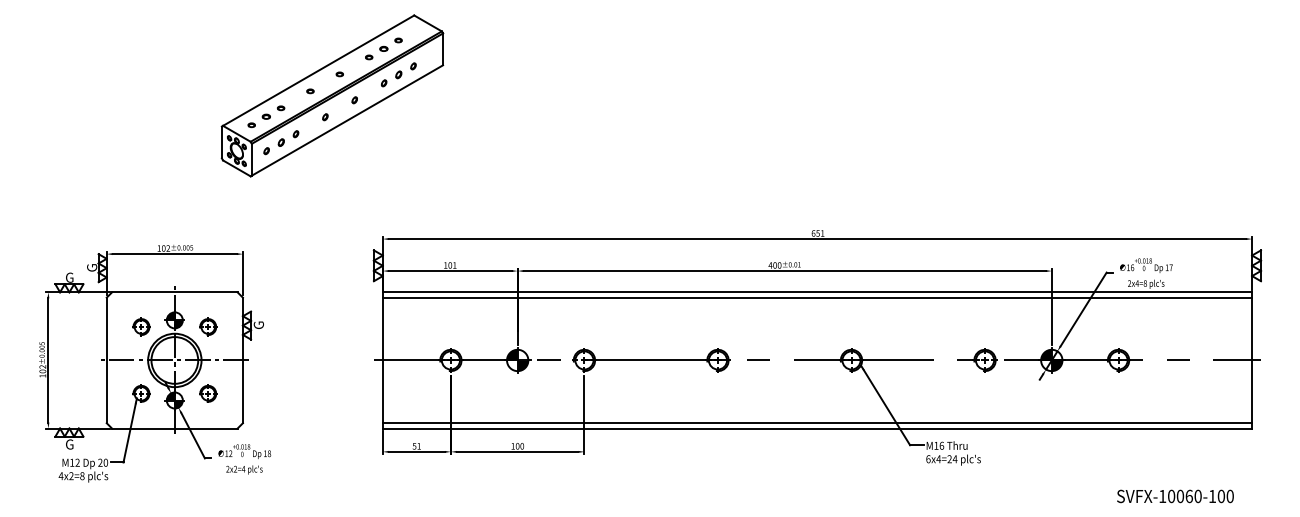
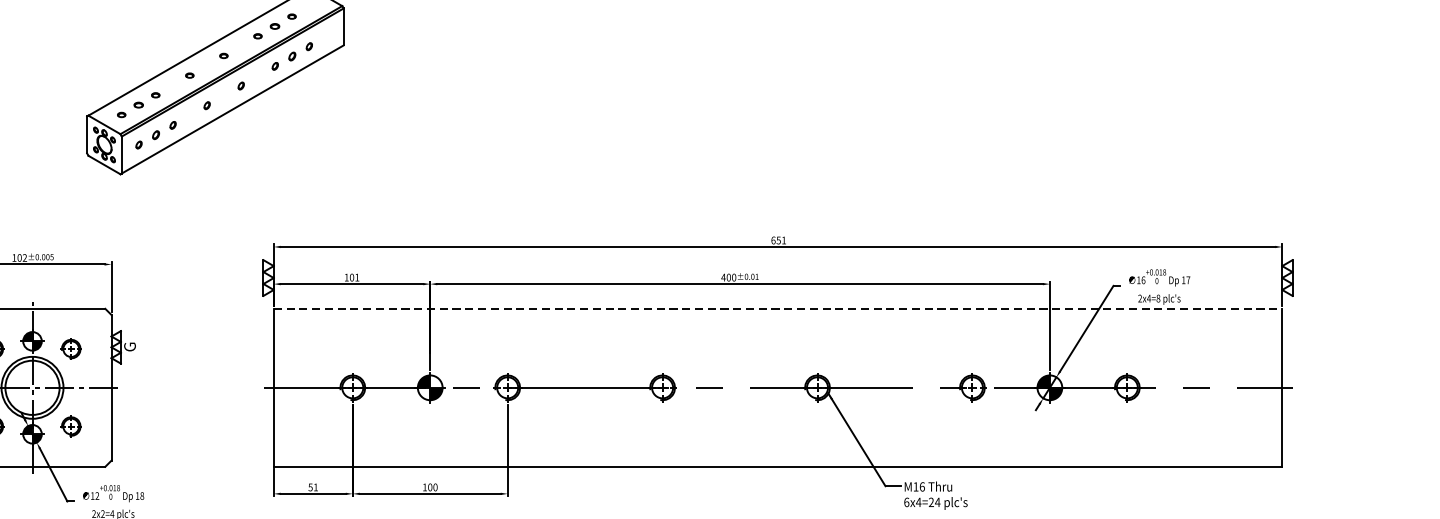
line: (817, 292) -> (778, 308), solid -> dashed
line: (817, 297) -> (778, 314), removed
line: (817, 423) -> (778, 460), removed

